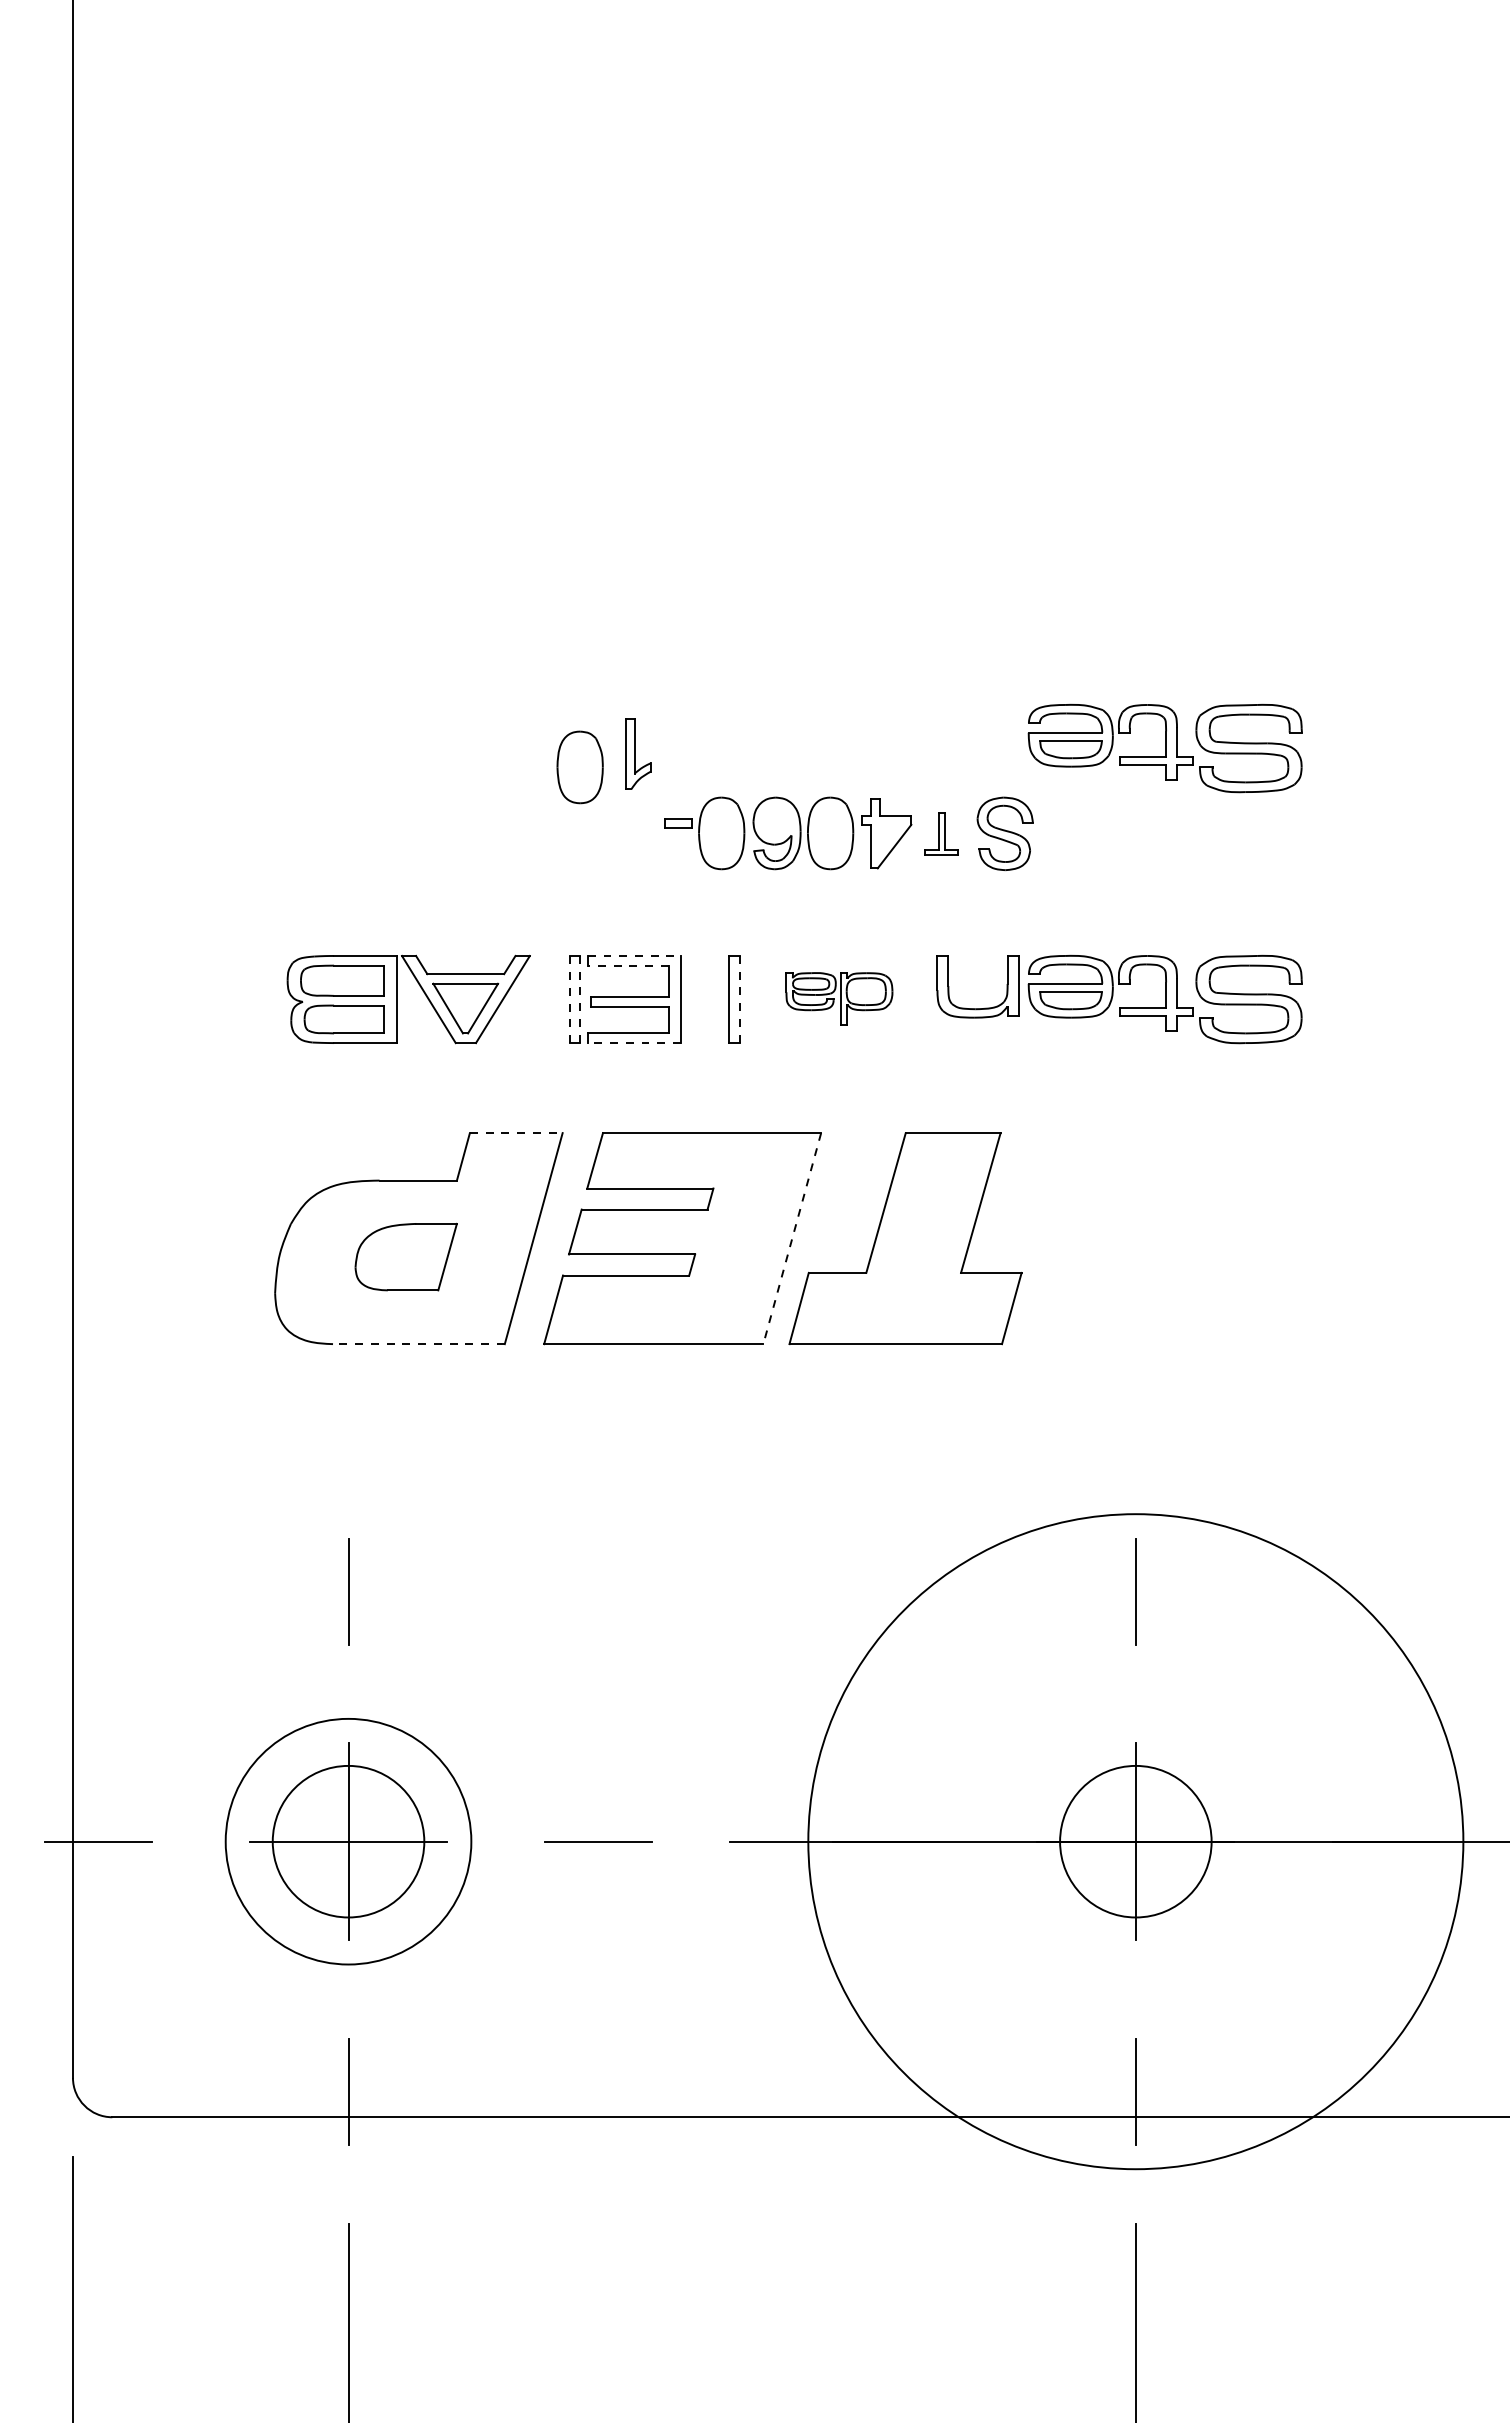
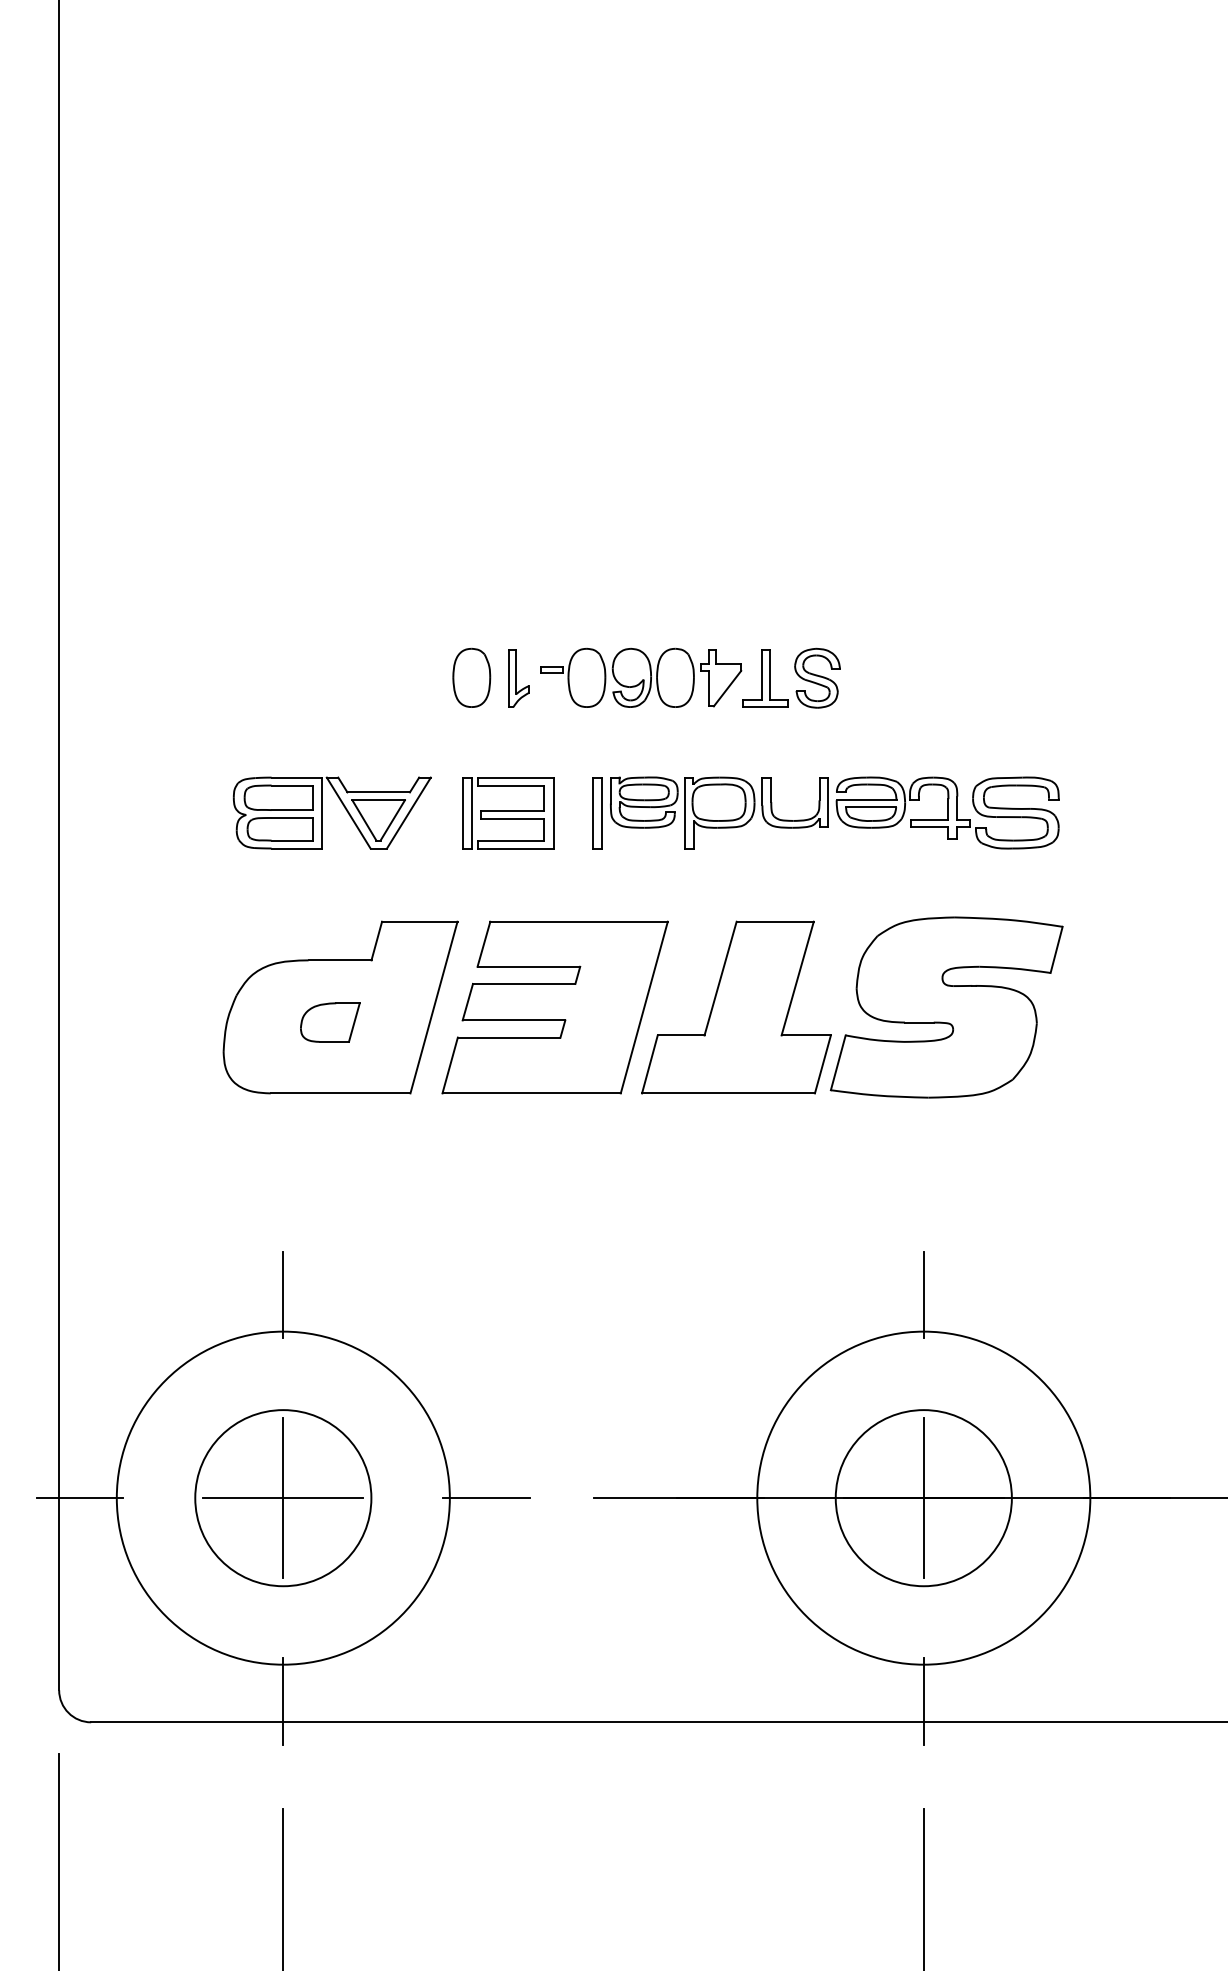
part: (1164, 748) -> (947, 608), removed
part: (638, 753) -> (519, 677), moved
part: (579, 767) -> (471, 677), moved
part: (941, 833) -> (765, 677), size x1.67
line: (634, 955) -> (515, 777), dashed -> solid
line: (628, 965) -> (511, 785), dashed -> solid
part: (839, 998) -> (682, 812), size x1.67
line: (569, 999) -> (463, 813), dashed -> solid
line: (580, 999) -> (472, 813), dashed -> solid
line: (740, 999) -> (602, 813), dashed -> solid
line: (634, 1043) -> (515, 848), dashed -> solid
line: (516, 1133) -> (419, 922), dashed -> solid
part: (1163, 1238) -> (946, 1007), added
line: (792, 1239) -> (644, 1008), dashed -> solid
part: (406, 1256) -> (330, 1022), size x0.71
line: (418, 1344) -> (340, 1093), dashed -> solid
circle: (348, 1841) -> (283, 1498), size x1.43
circle: (348, 1841) -> (283, 1498), size x1.67
circle: (1135, 1841) -> (923, 1498), size x0.62
circle: (1135, 1841) -> (923, 1498), size x1.43

